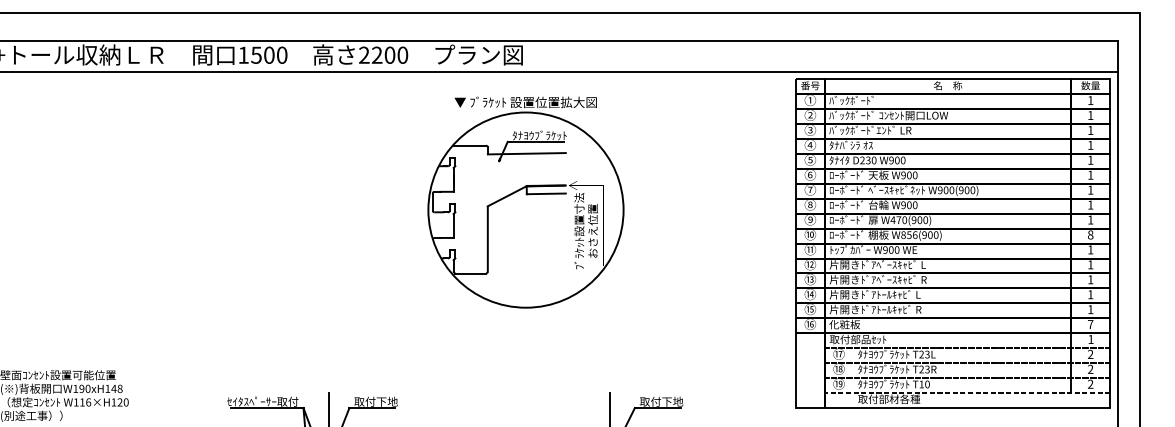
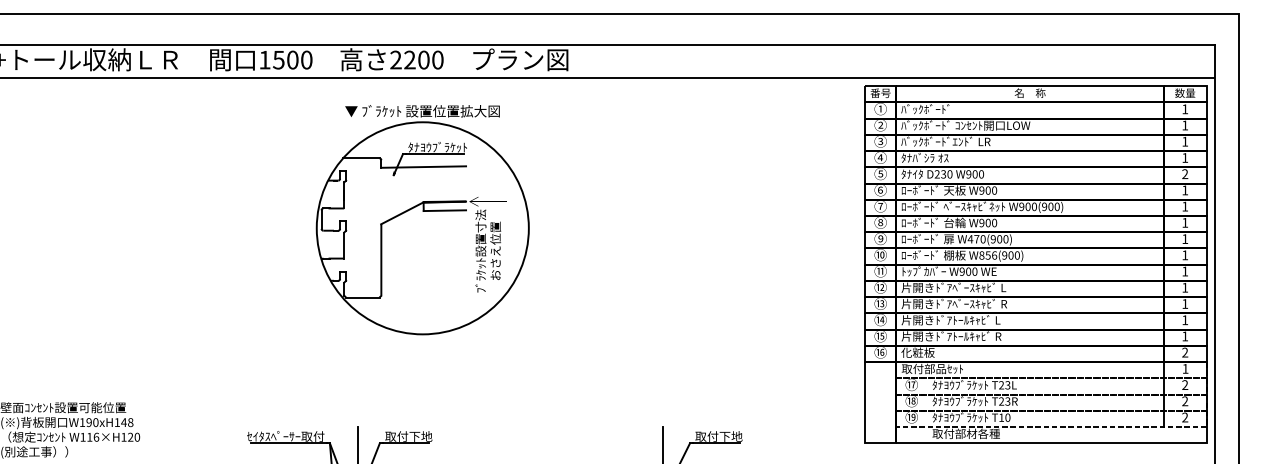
text: (1090, 159) -> (1185, 173), 1 -> 2
part: (525, 202) -> (422, 220), moved
text: (1090, 234) -> (1185, 254), 8 -> 1
text: (1090, 324) -> (1185, 352), 7 -> 2

